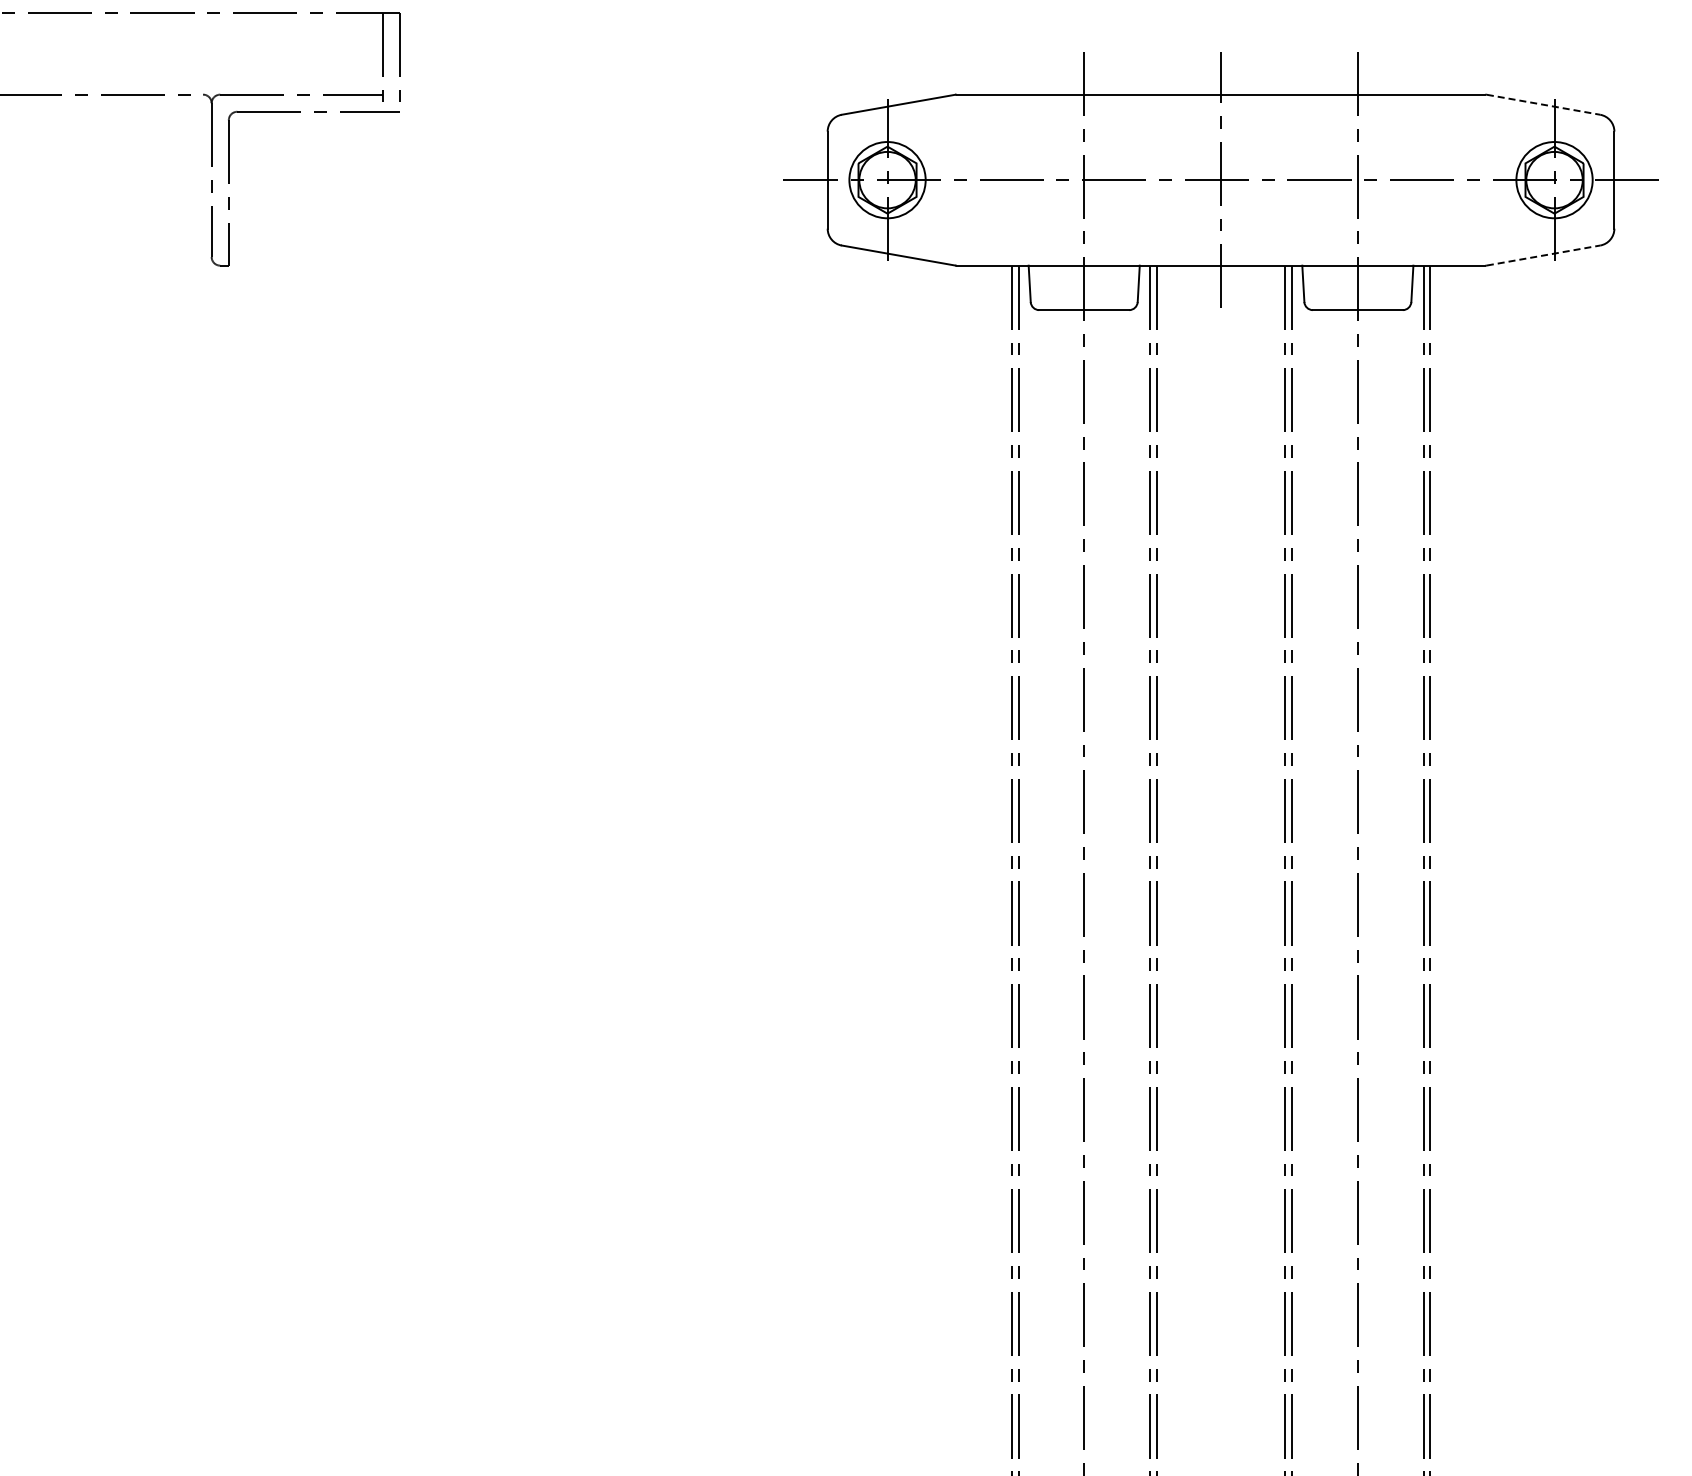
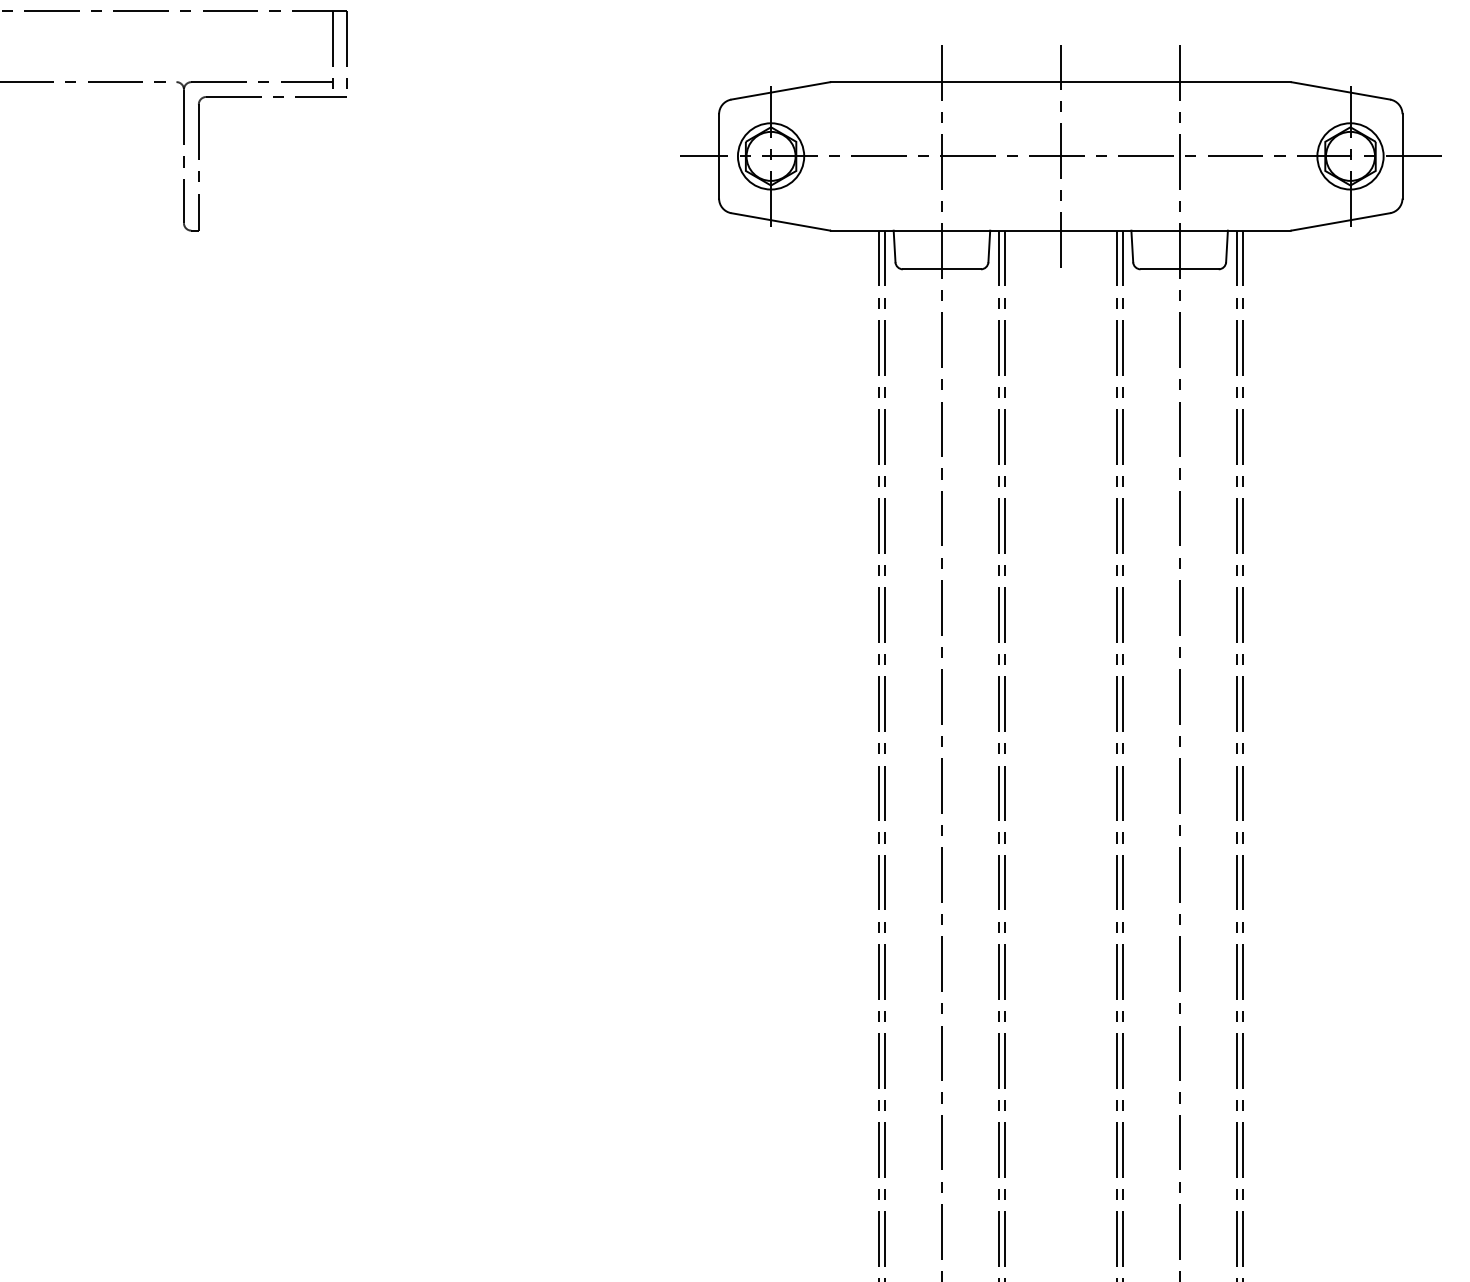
line: (1543, 104) -> (1340, 90), dashed -> solid
line: (1543, 255) -> (1340, 221), dashed -> solid

